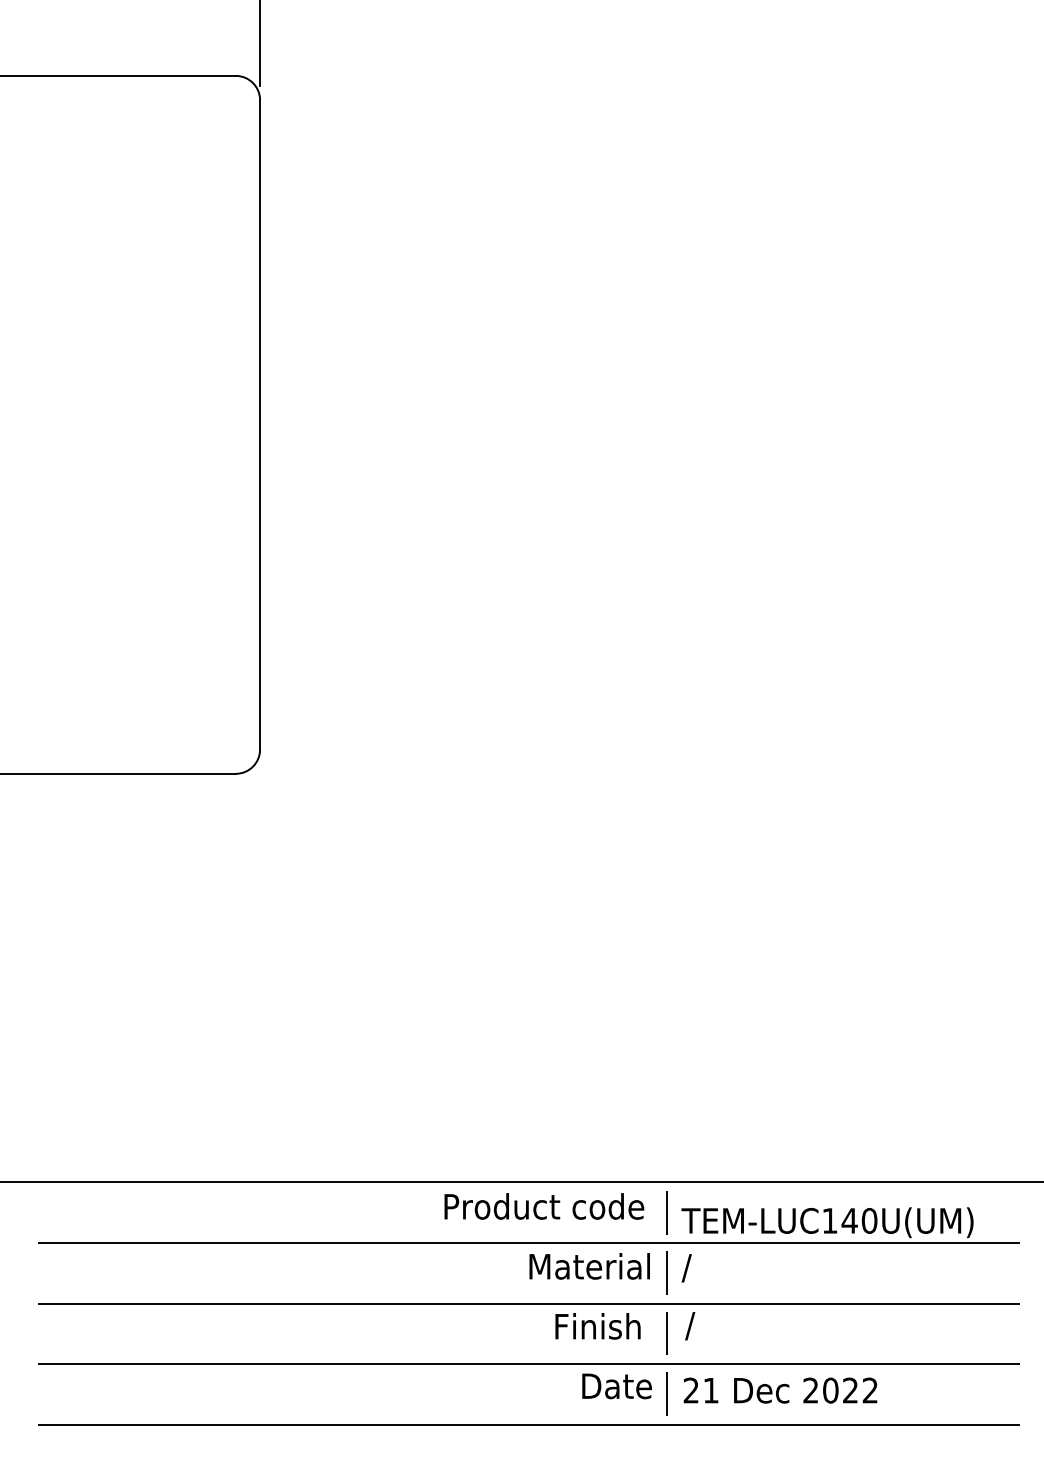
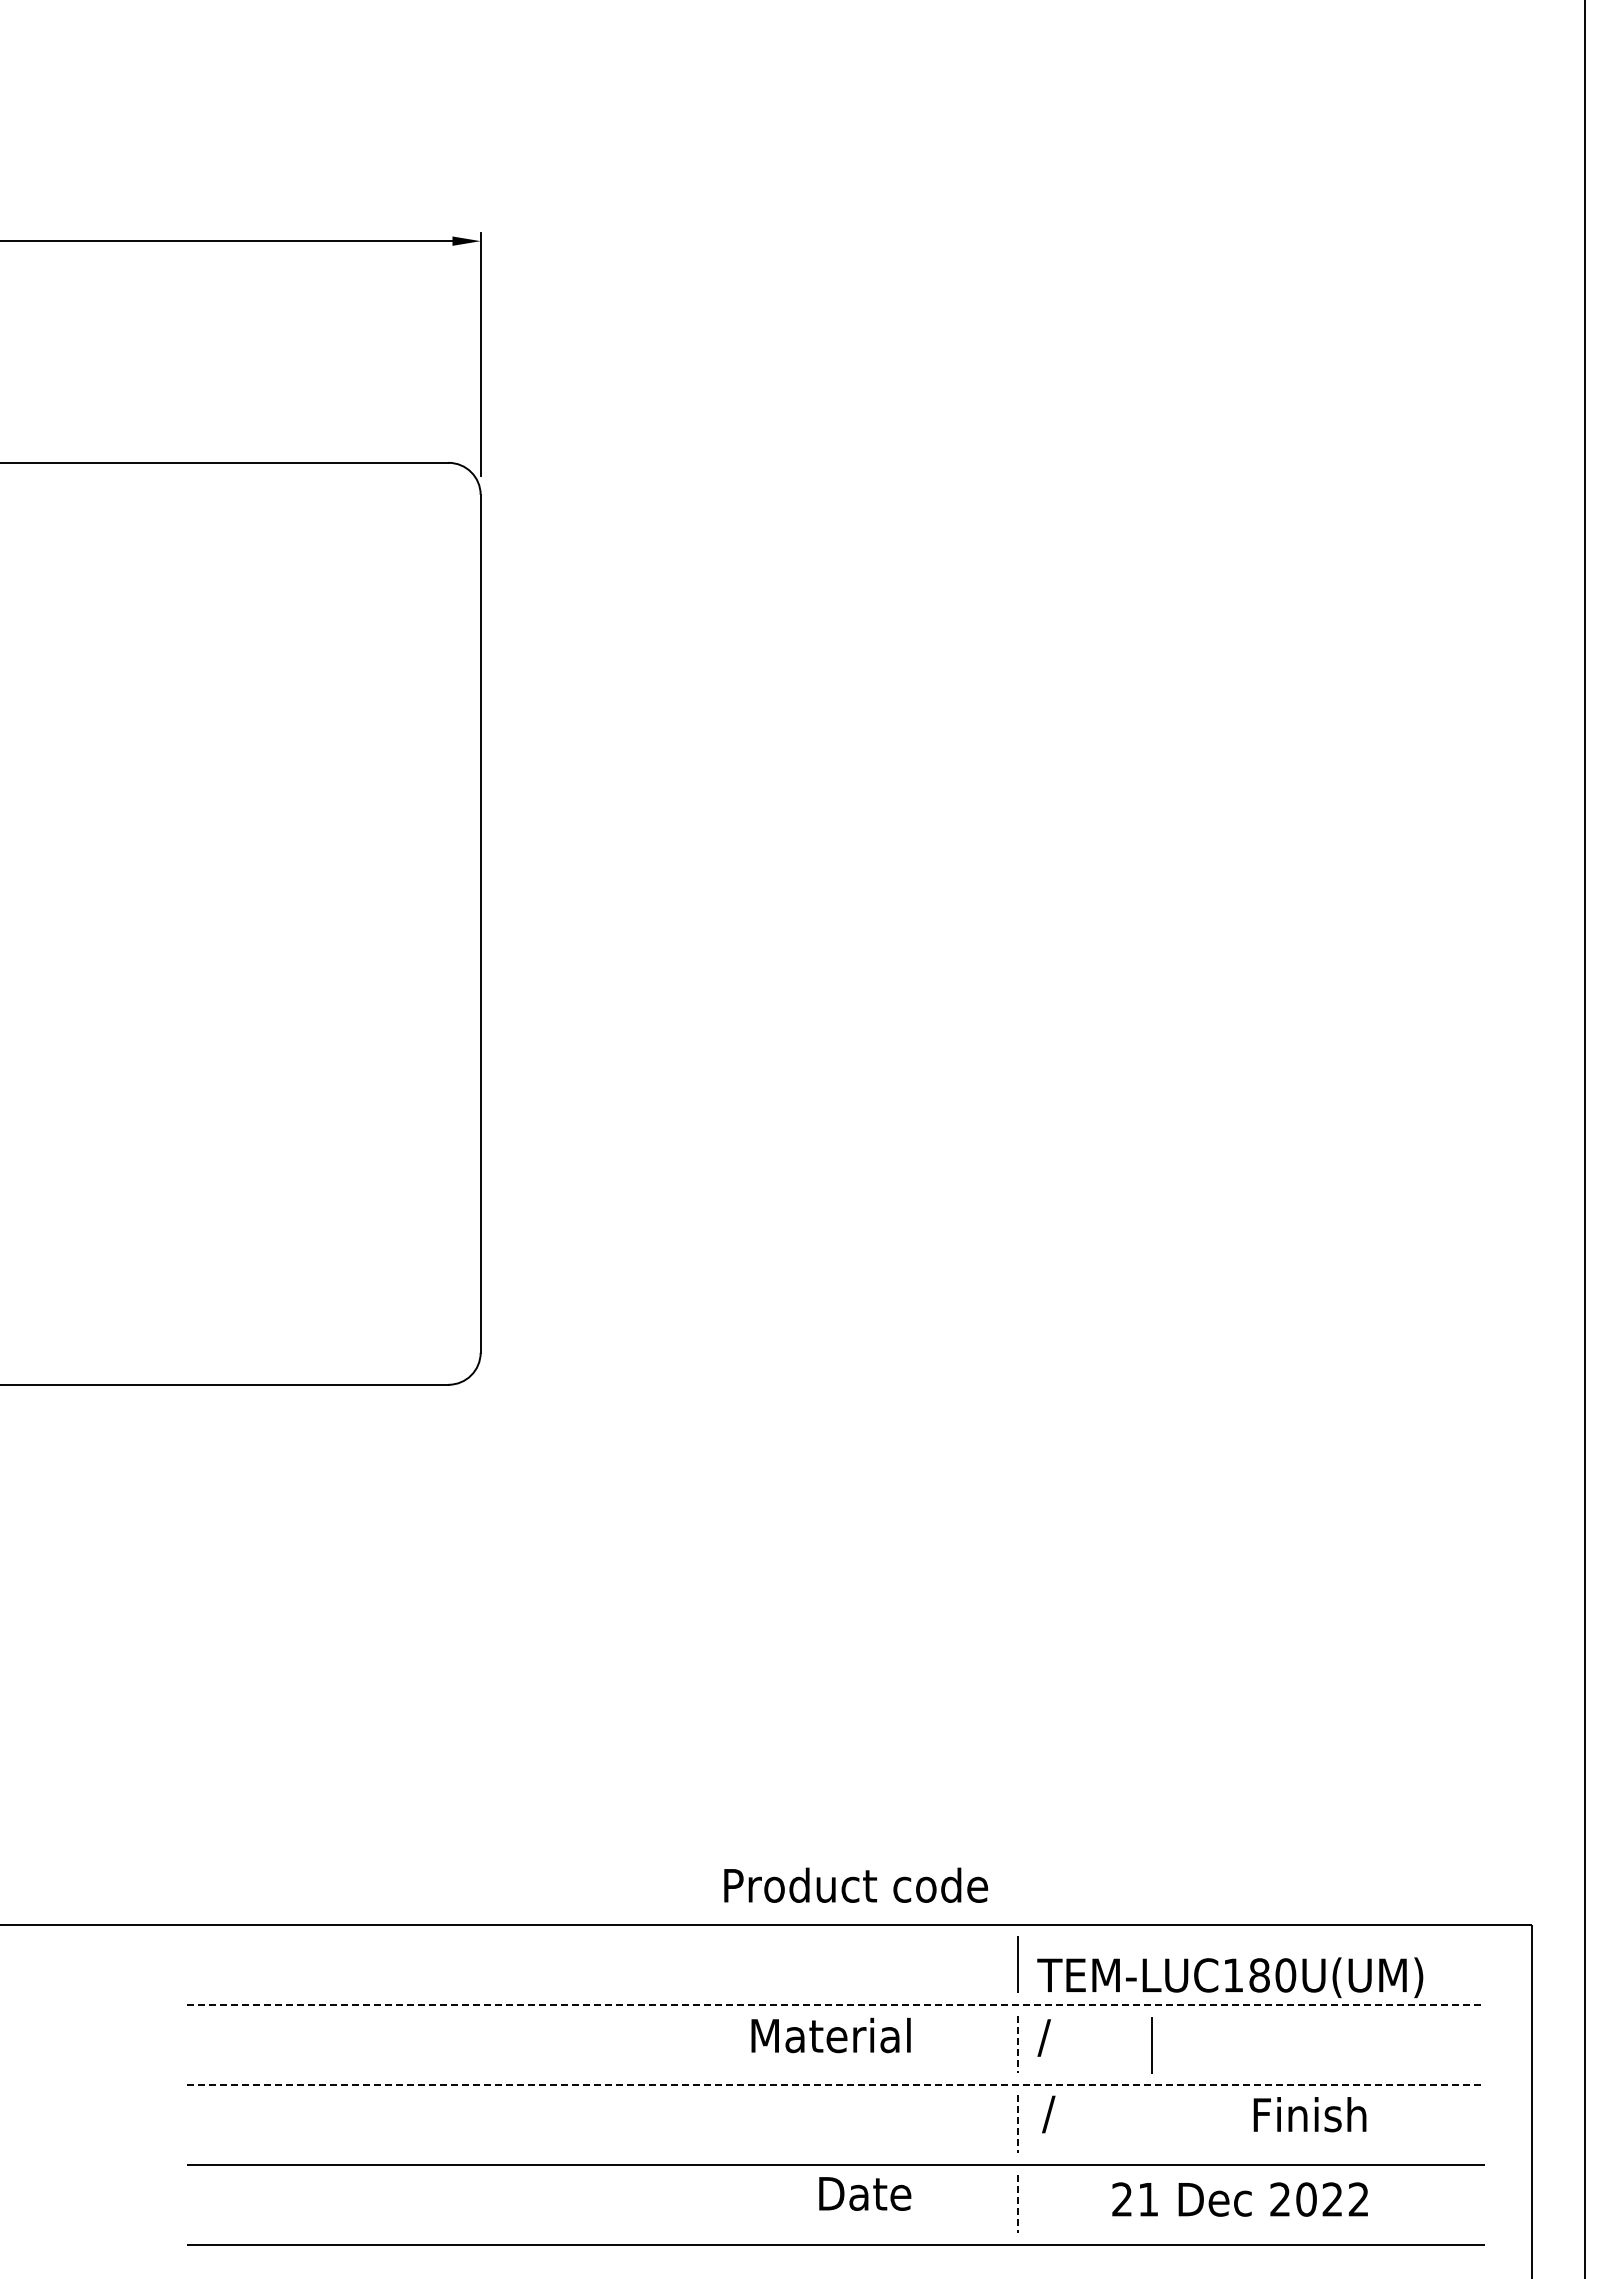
text: (544, 1205) -> (856, 1884), moved
text: (849, 1220) -> (1259, 1975), TEM-LUC140U(UM) -> TEM-LUC180U(UM)
line: (529, 1242) -> (836, 2004), solid -> dashed
text: (589, 1266) -> (830, 2035), moved
line: (667, 1273) -> (1018, 2044), solid -> dashed
line: (767, 1273) -> (1151, 2045), added
line: (529, 1303) -> (836, 2084), solid -> dashed
text: (597, 1326) -> (1309, 2114), moved
line: (667, 1333) -> (1018, 2124), solid -> dashed
text: (617, 1386) -> (865, 2193), moved
text: (780, 1390) -> (1239, 2199), moved
line: (667, 1393) -> (1018, 2203), solid -> dashed

